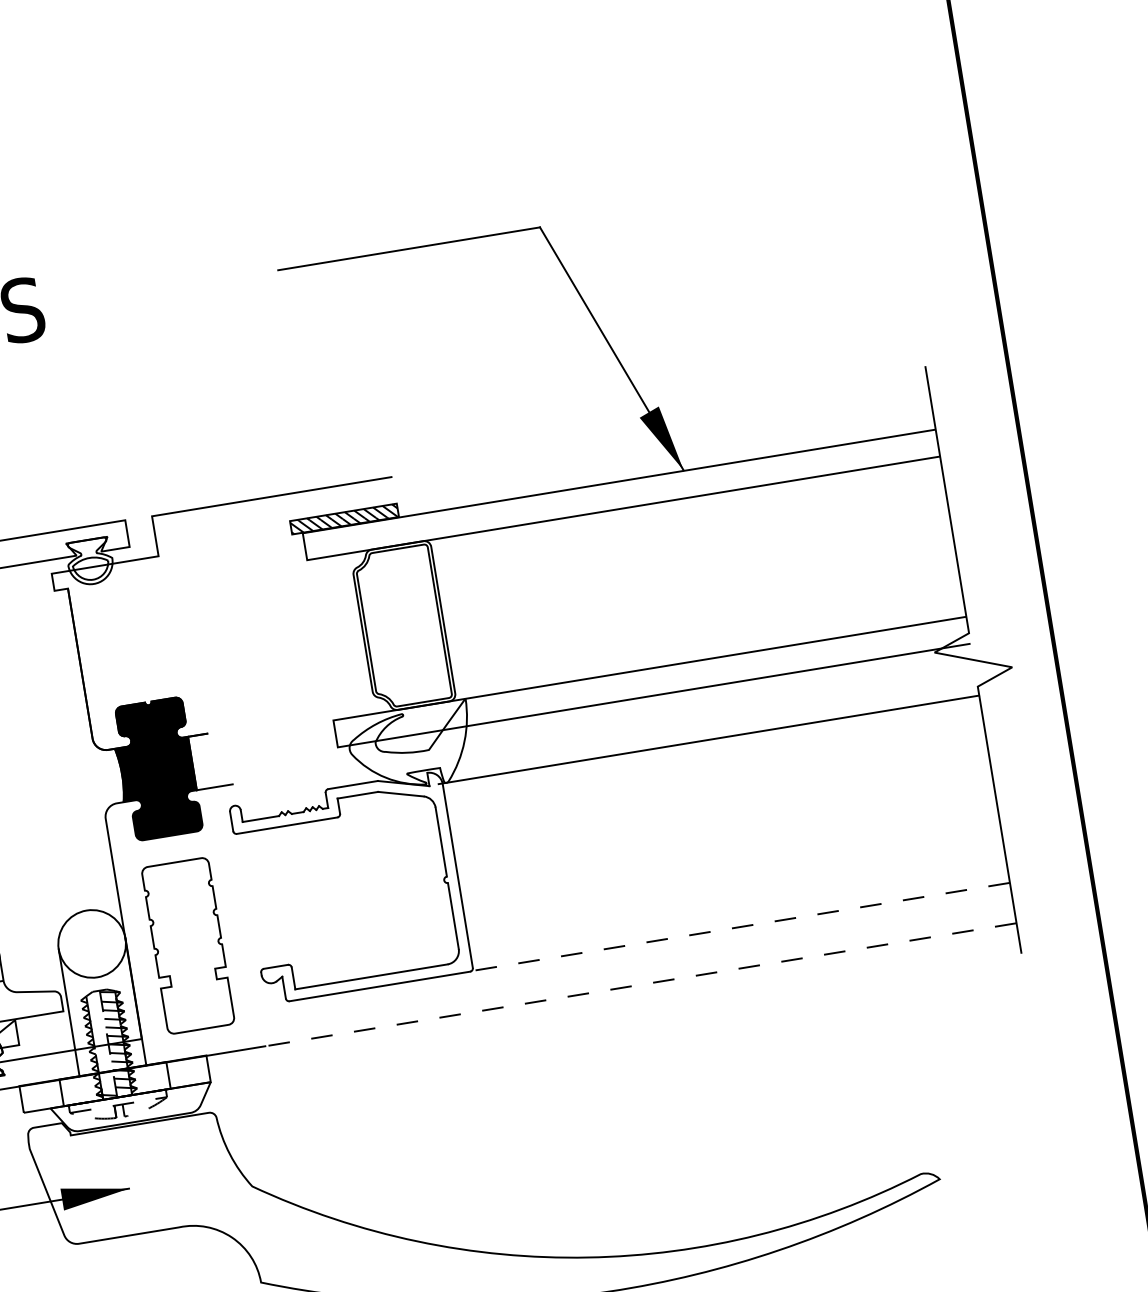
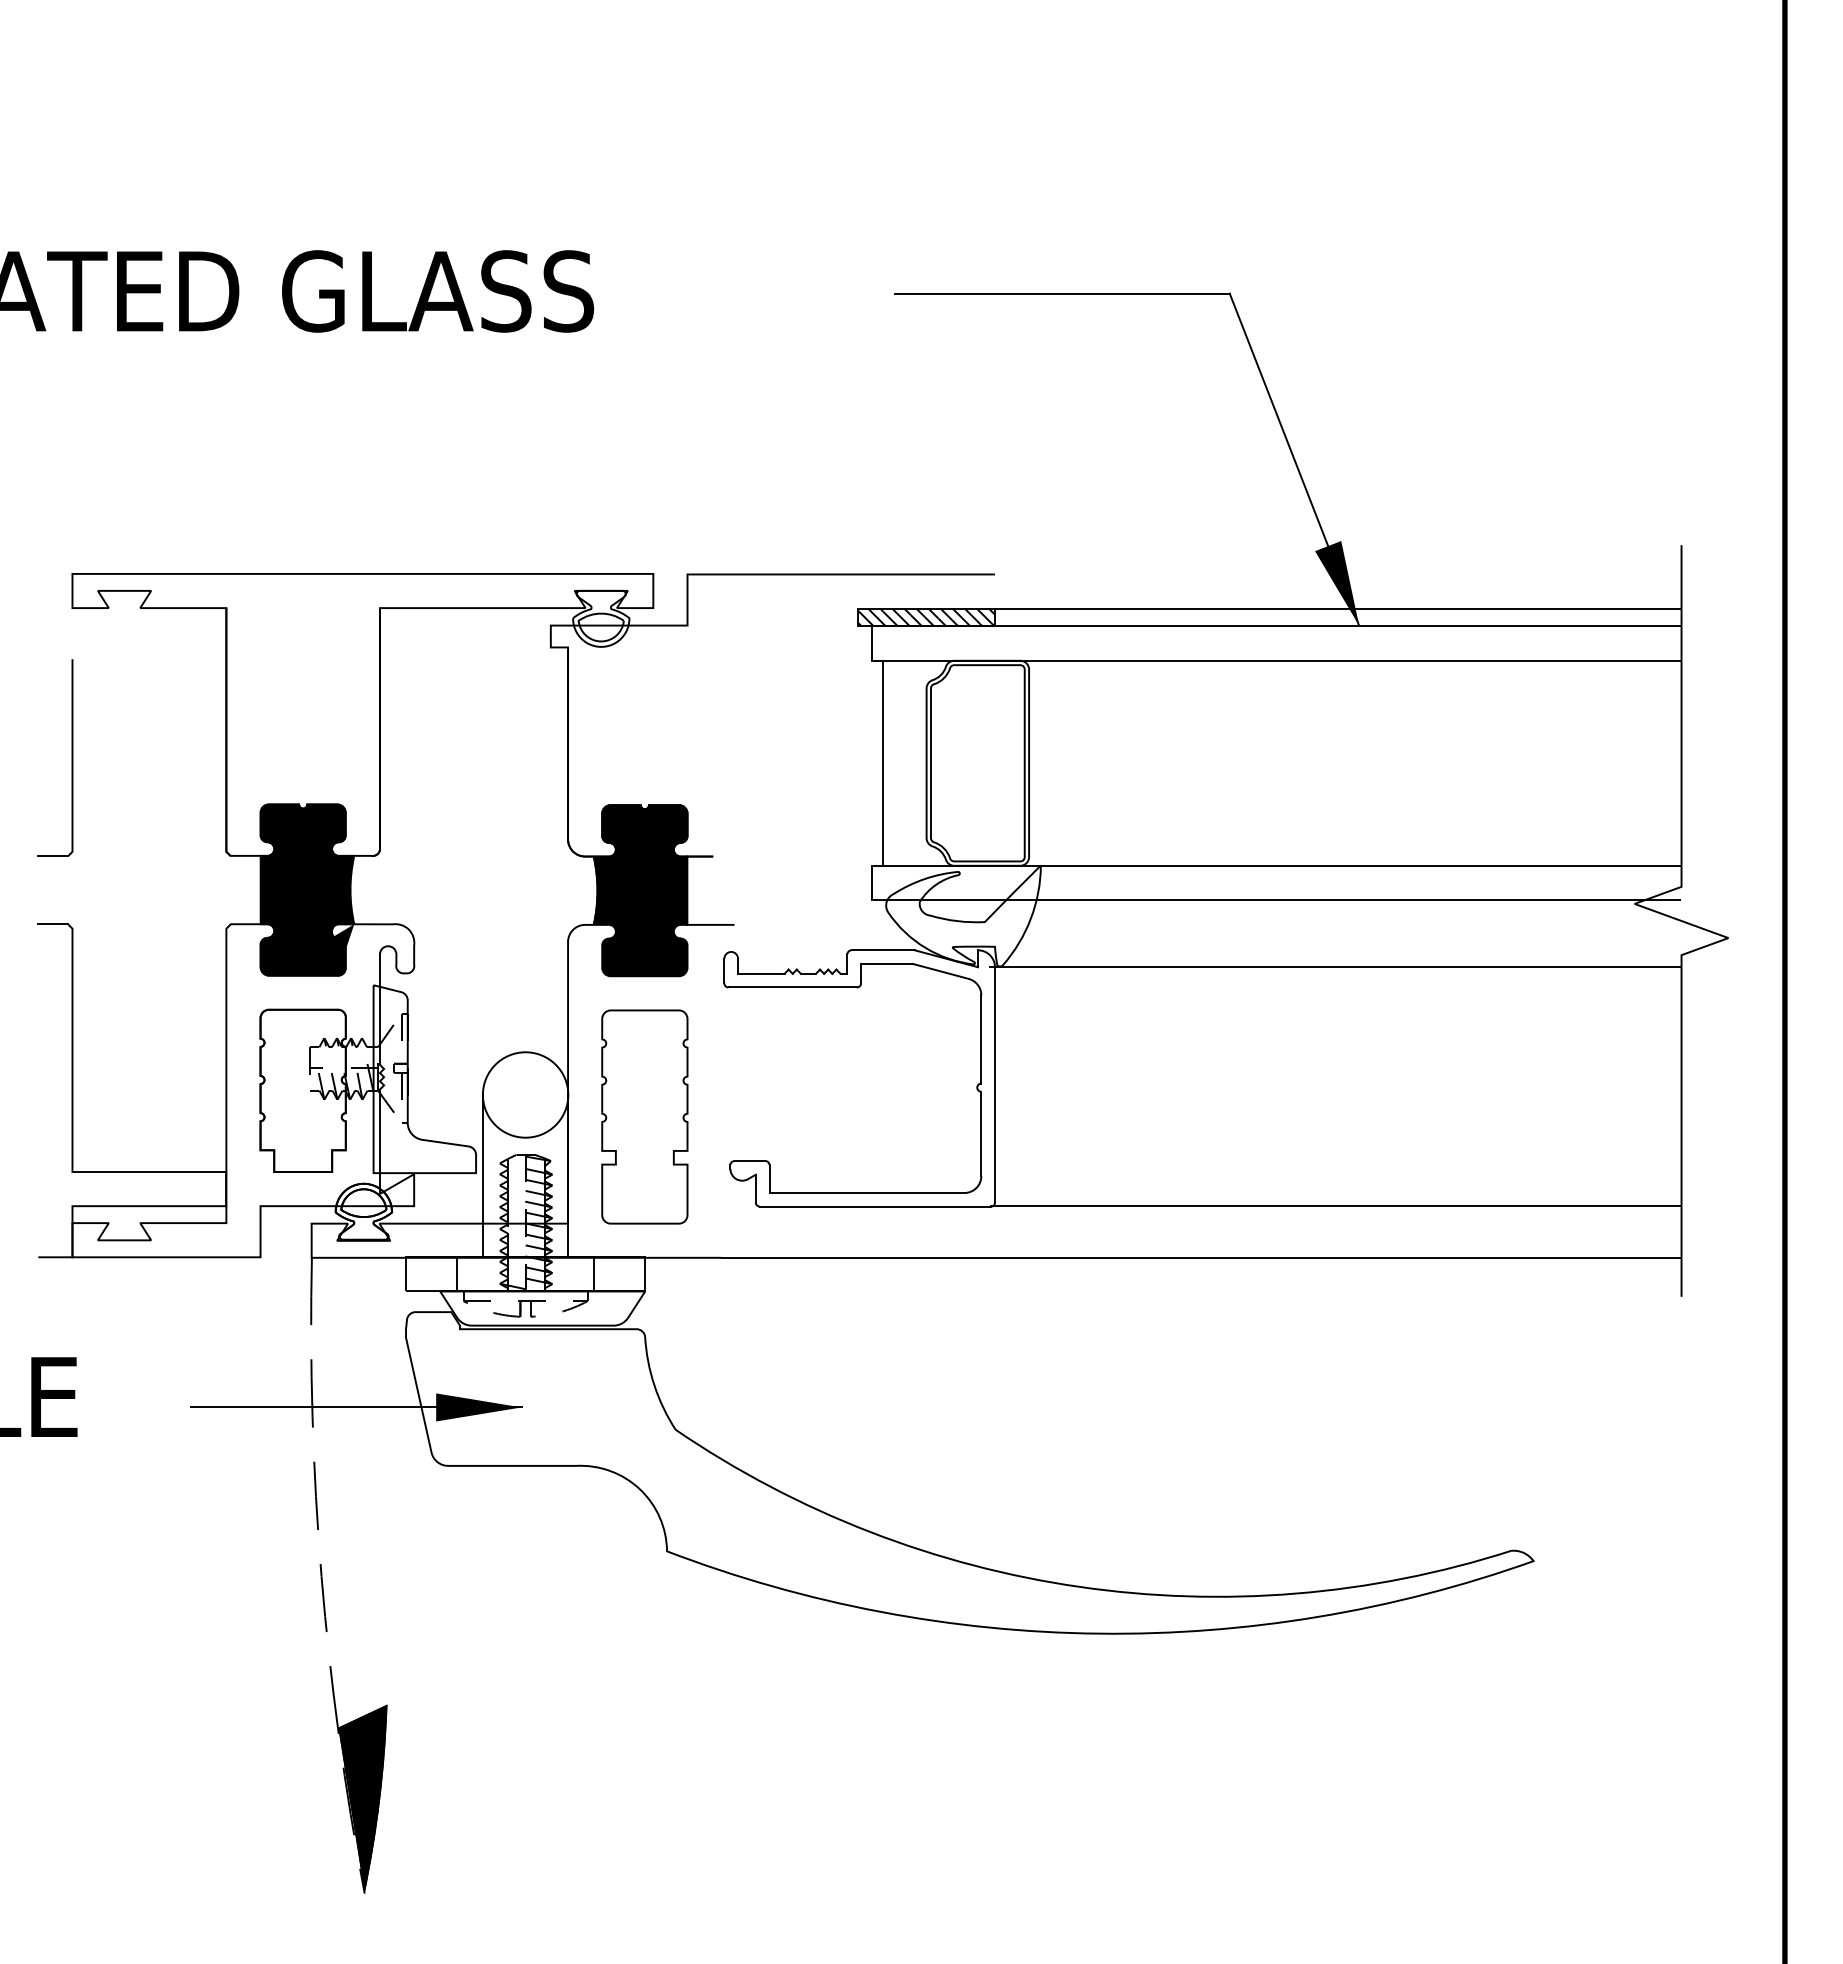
line: (665, 459) -> (1338, 608), added
line: (328, 638) -> (882, 762), added
line: (739, 927) -> (1335, 1206), dashed -> solid
line: (641, 984) -> (1201, 1257), dashed -> solid

